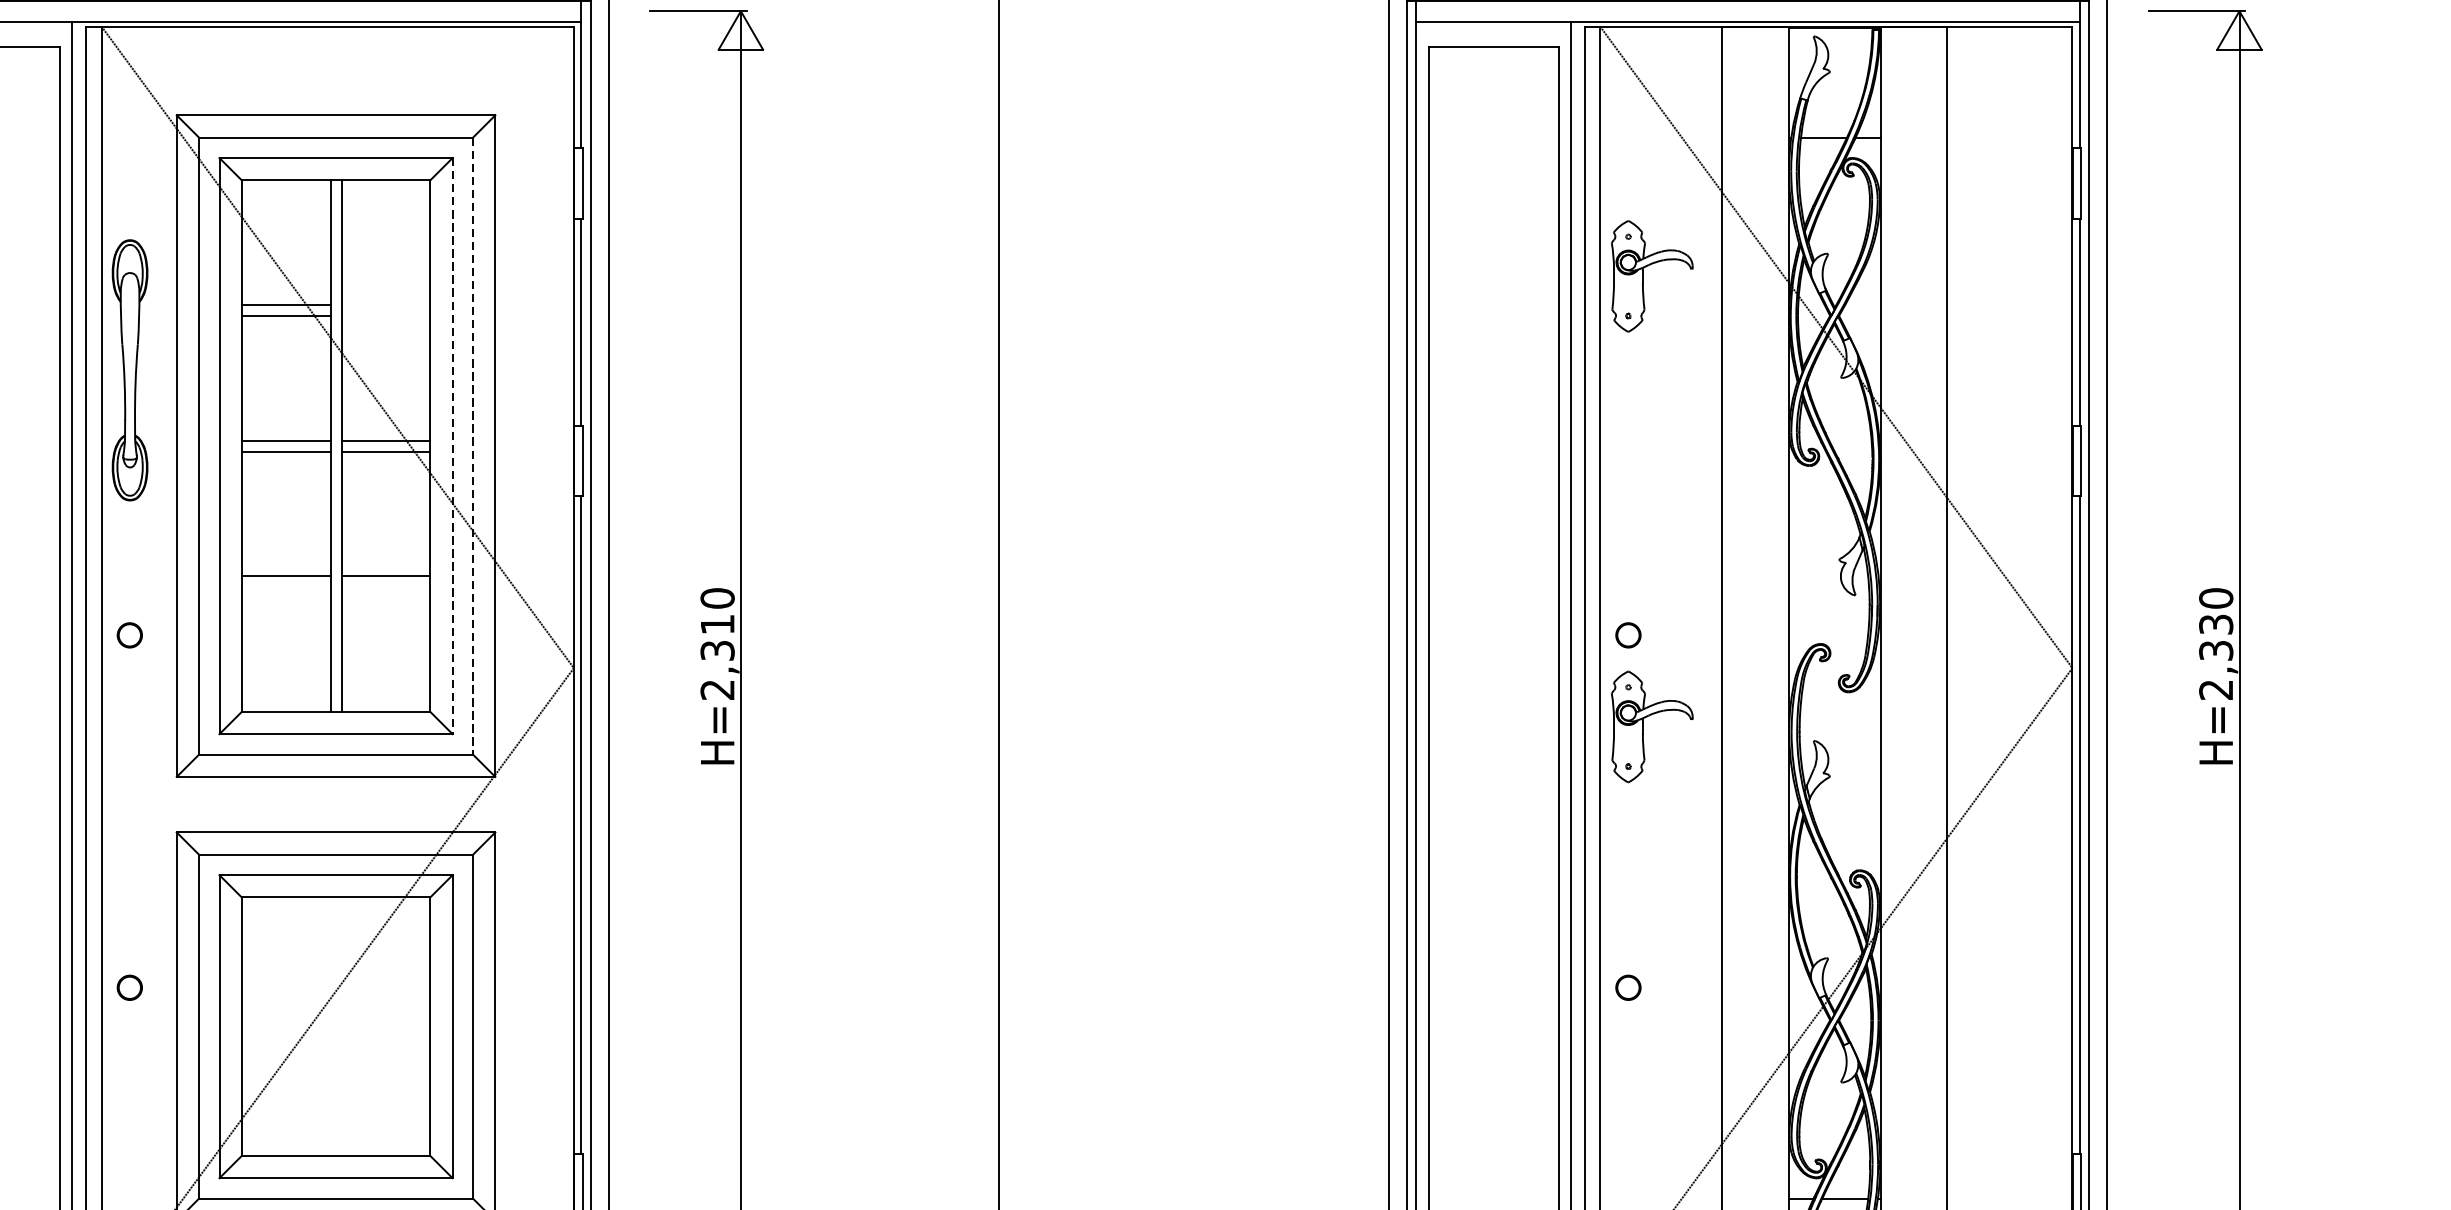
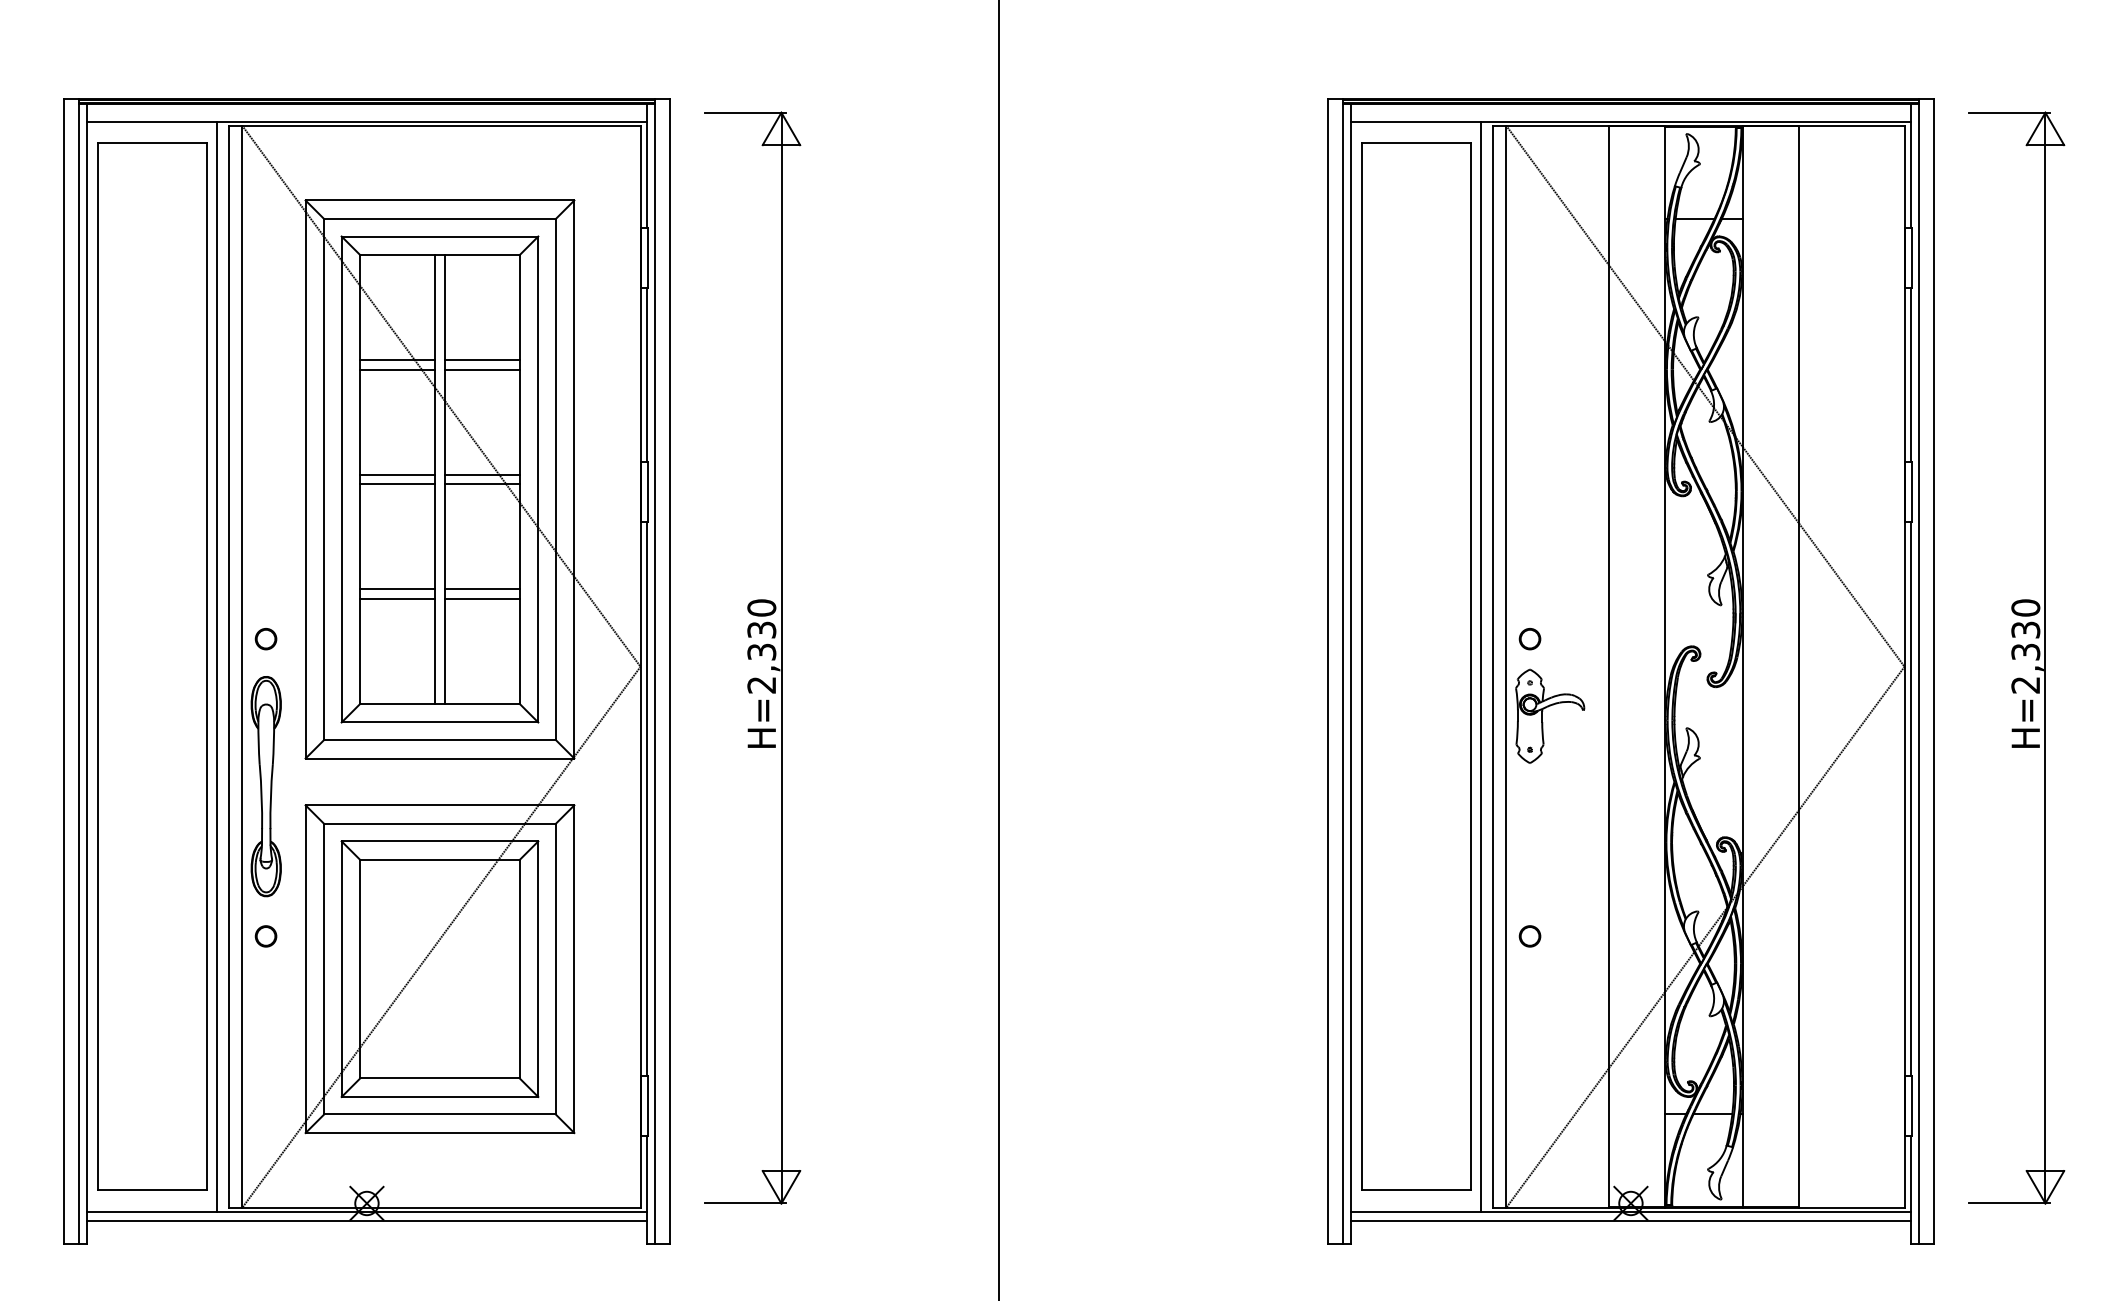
part: (1643, 275) -> (1542, 335), removed
line: (385, 305) -> (481, 360), added
line: (385, 315) -> (481, 369), added
part: (129, 370) -> (265, 786), moved
line: (452, 446) -> (538, 479), dashed -> solid
line: (473, 447) -> (555, 480), dashed -> solid
line: (285, 587) -> (397, 598), added
line: (385, 587) -> (481, 598), added
text: (717, 623) -> (761, 629), H=2,310 -> H=2,330

